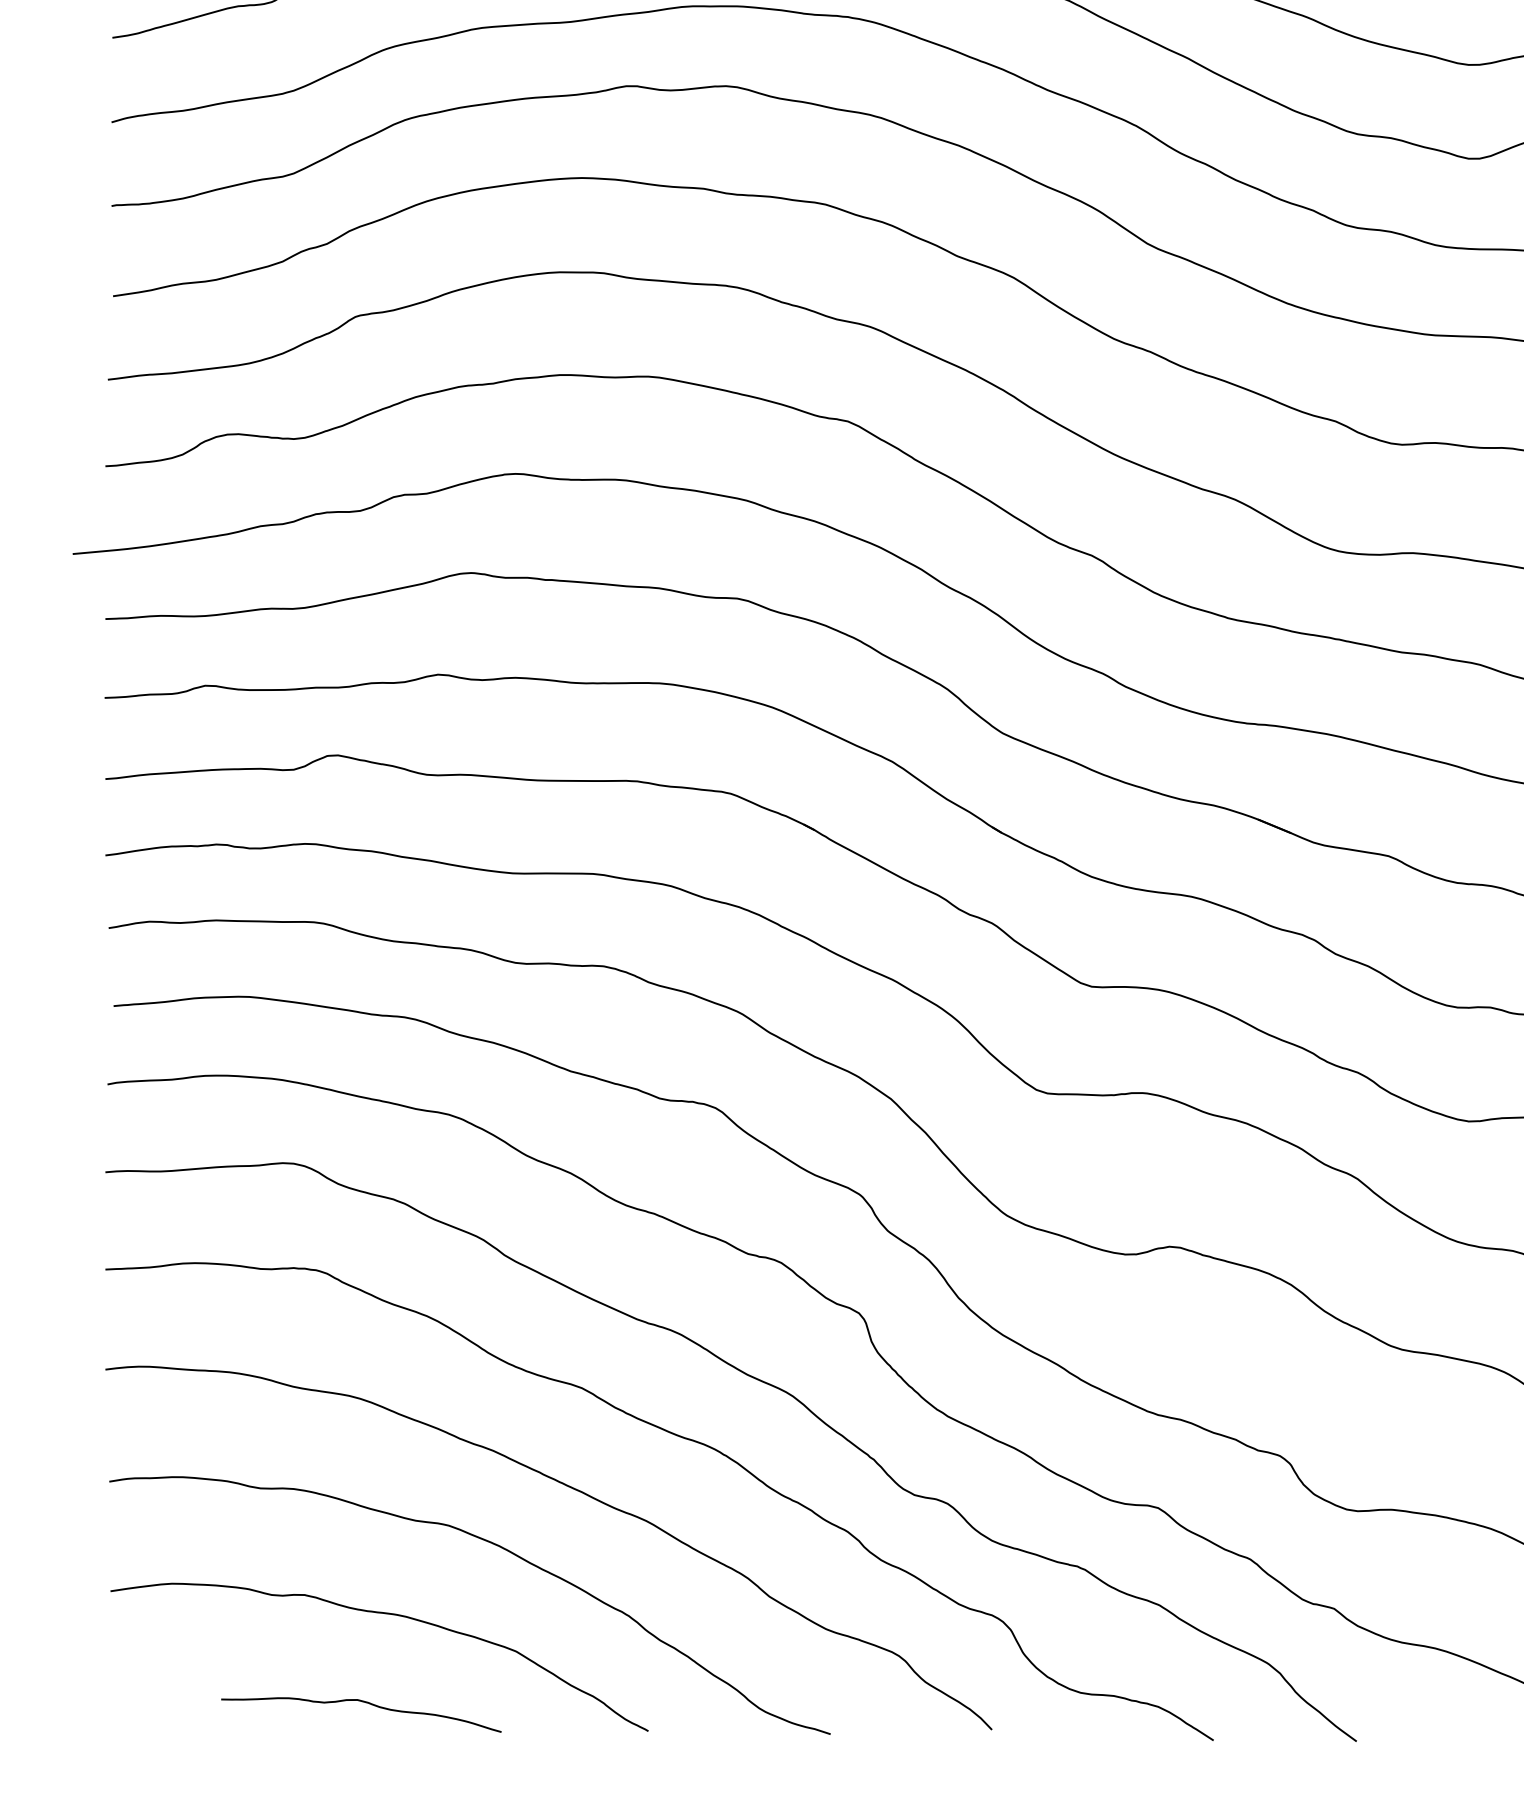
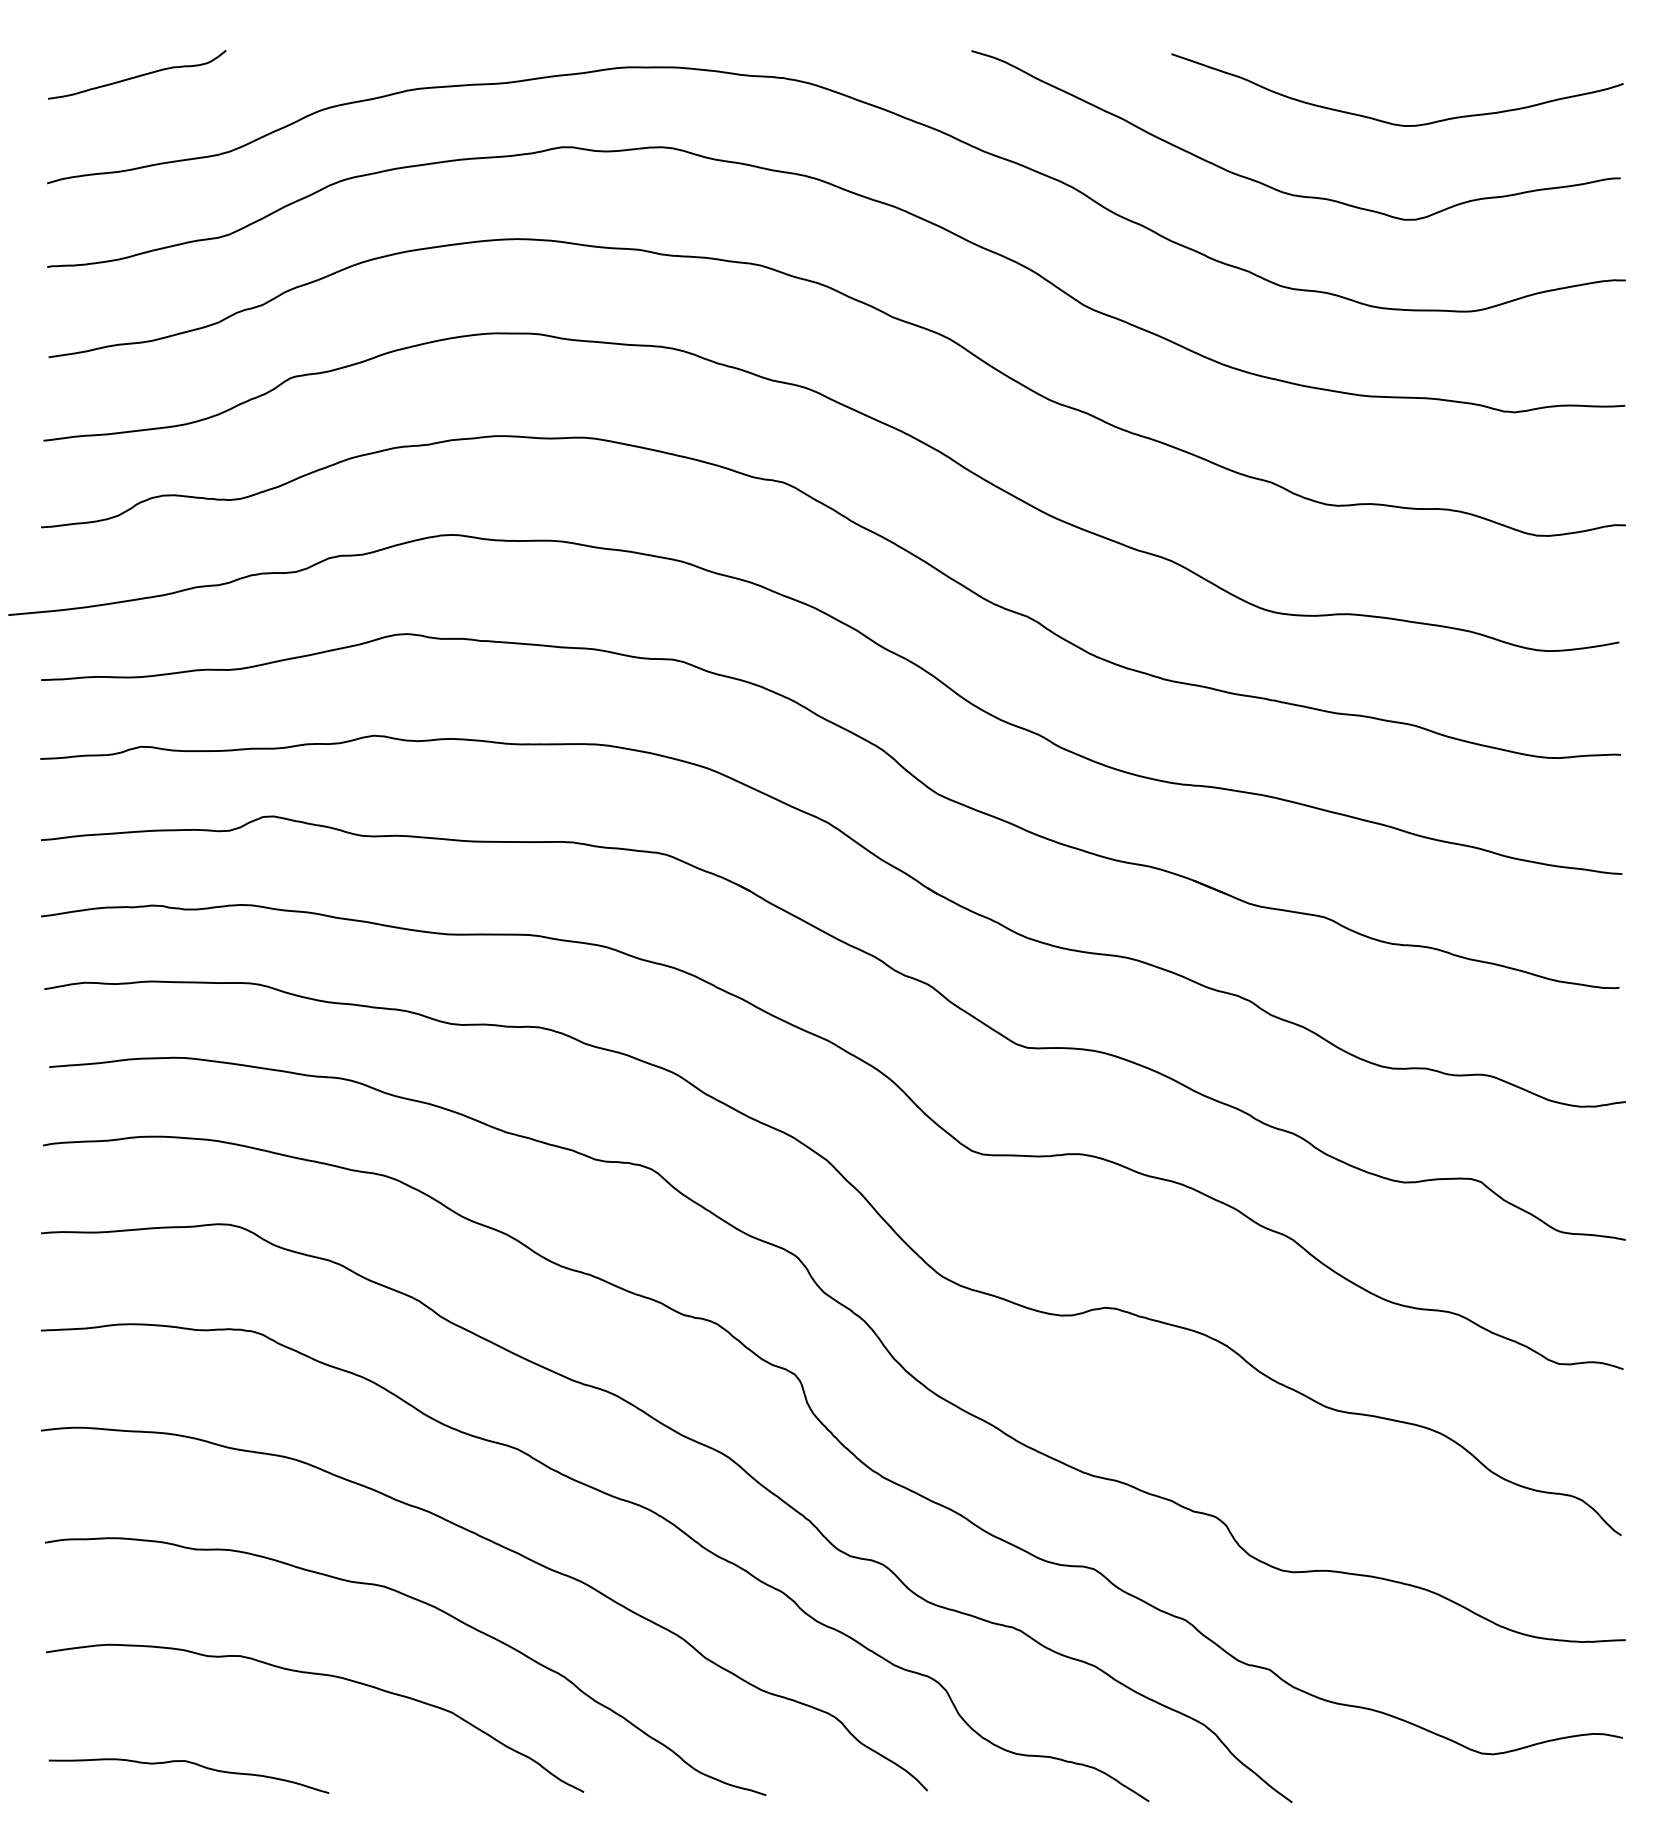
curve: (361, 1702) -> (189, 1763), moved

